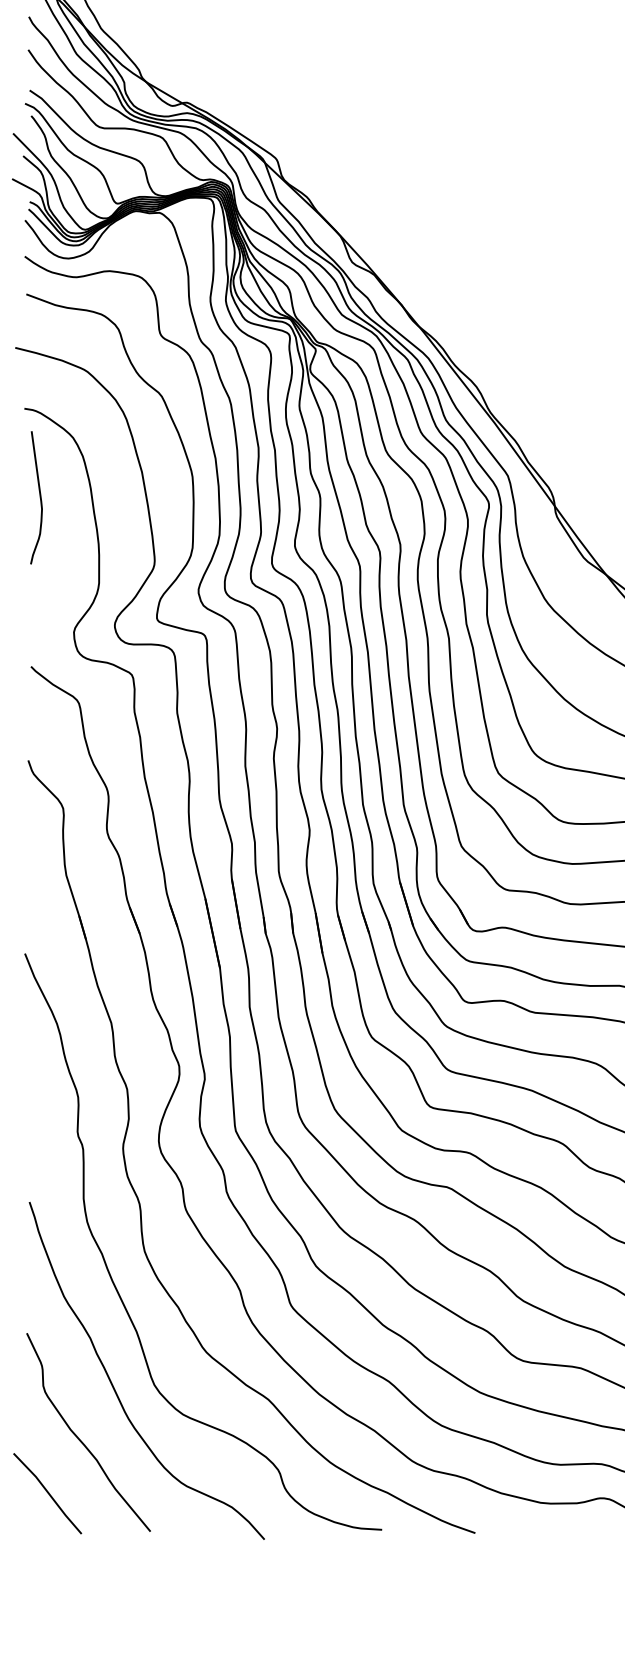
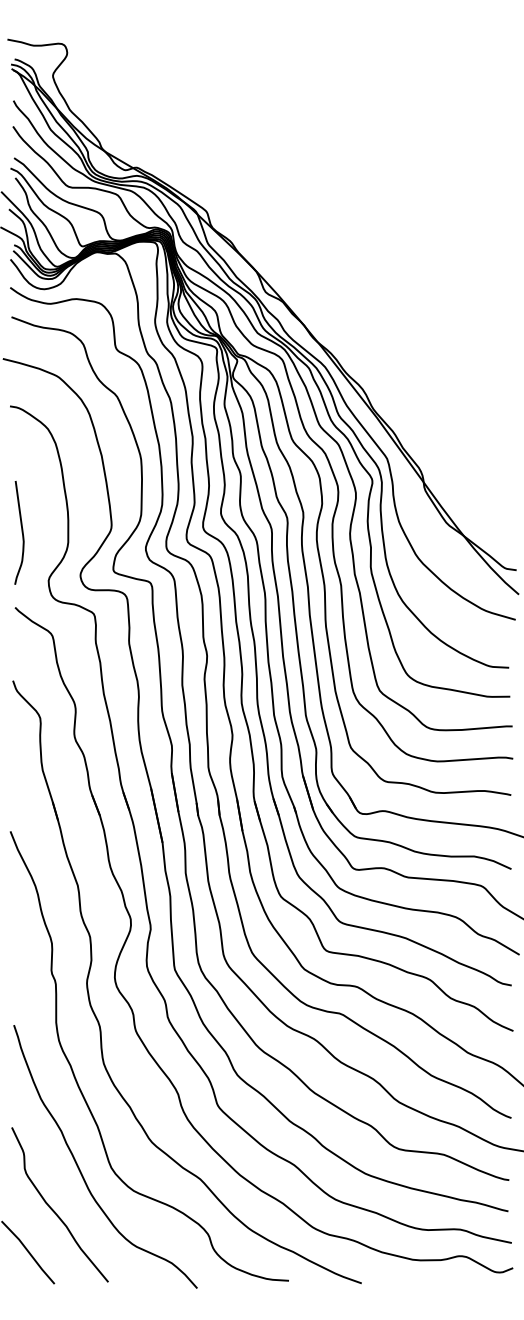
curve: (39, 497) -> (21, 532), moved

